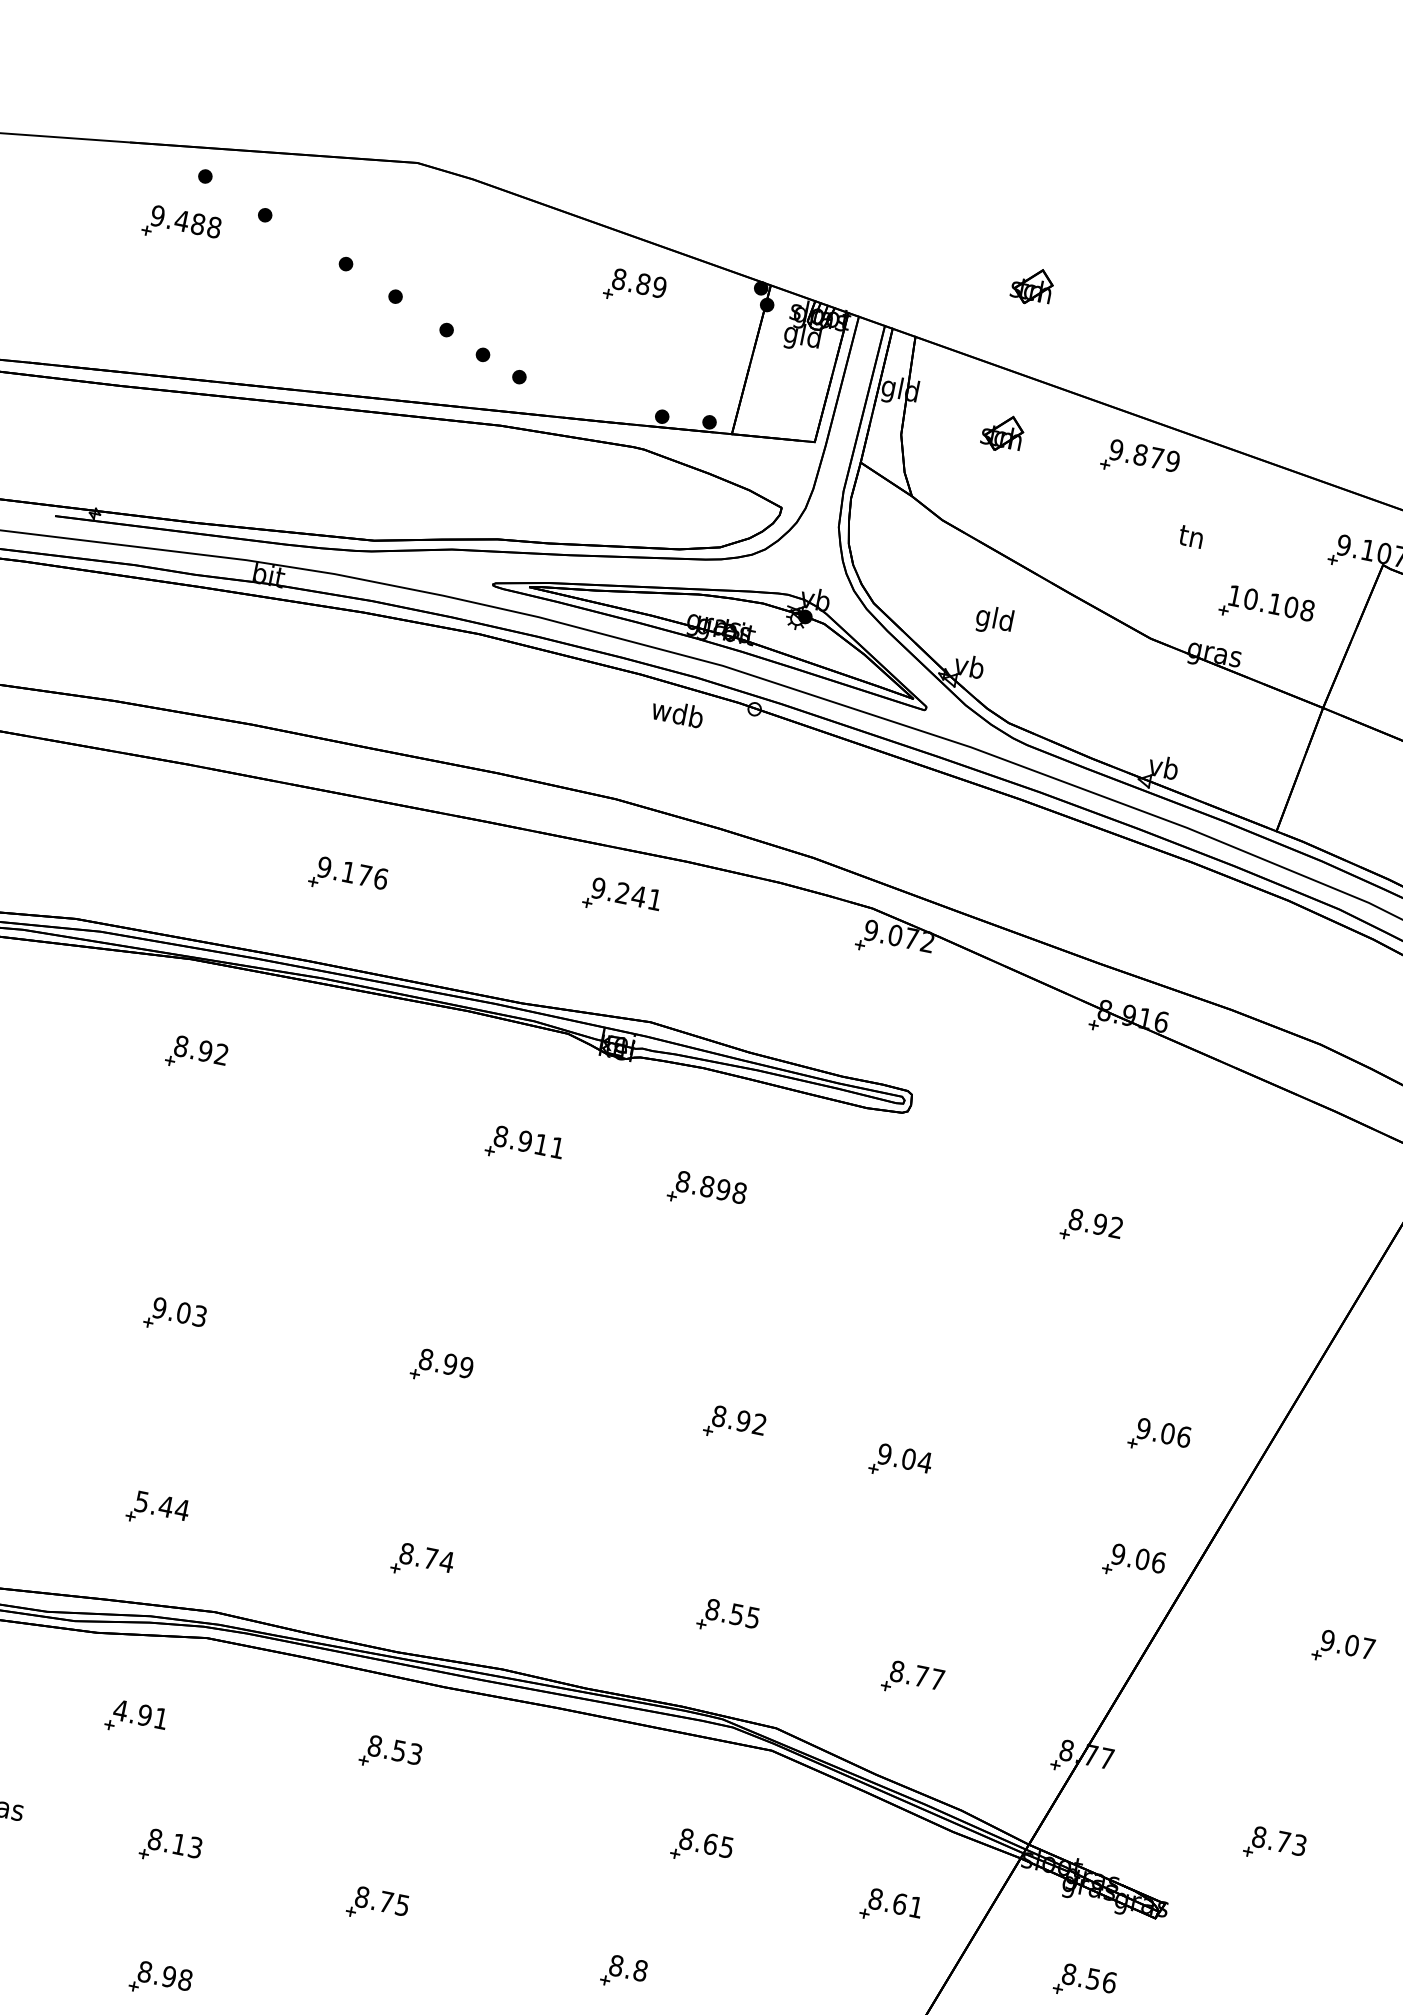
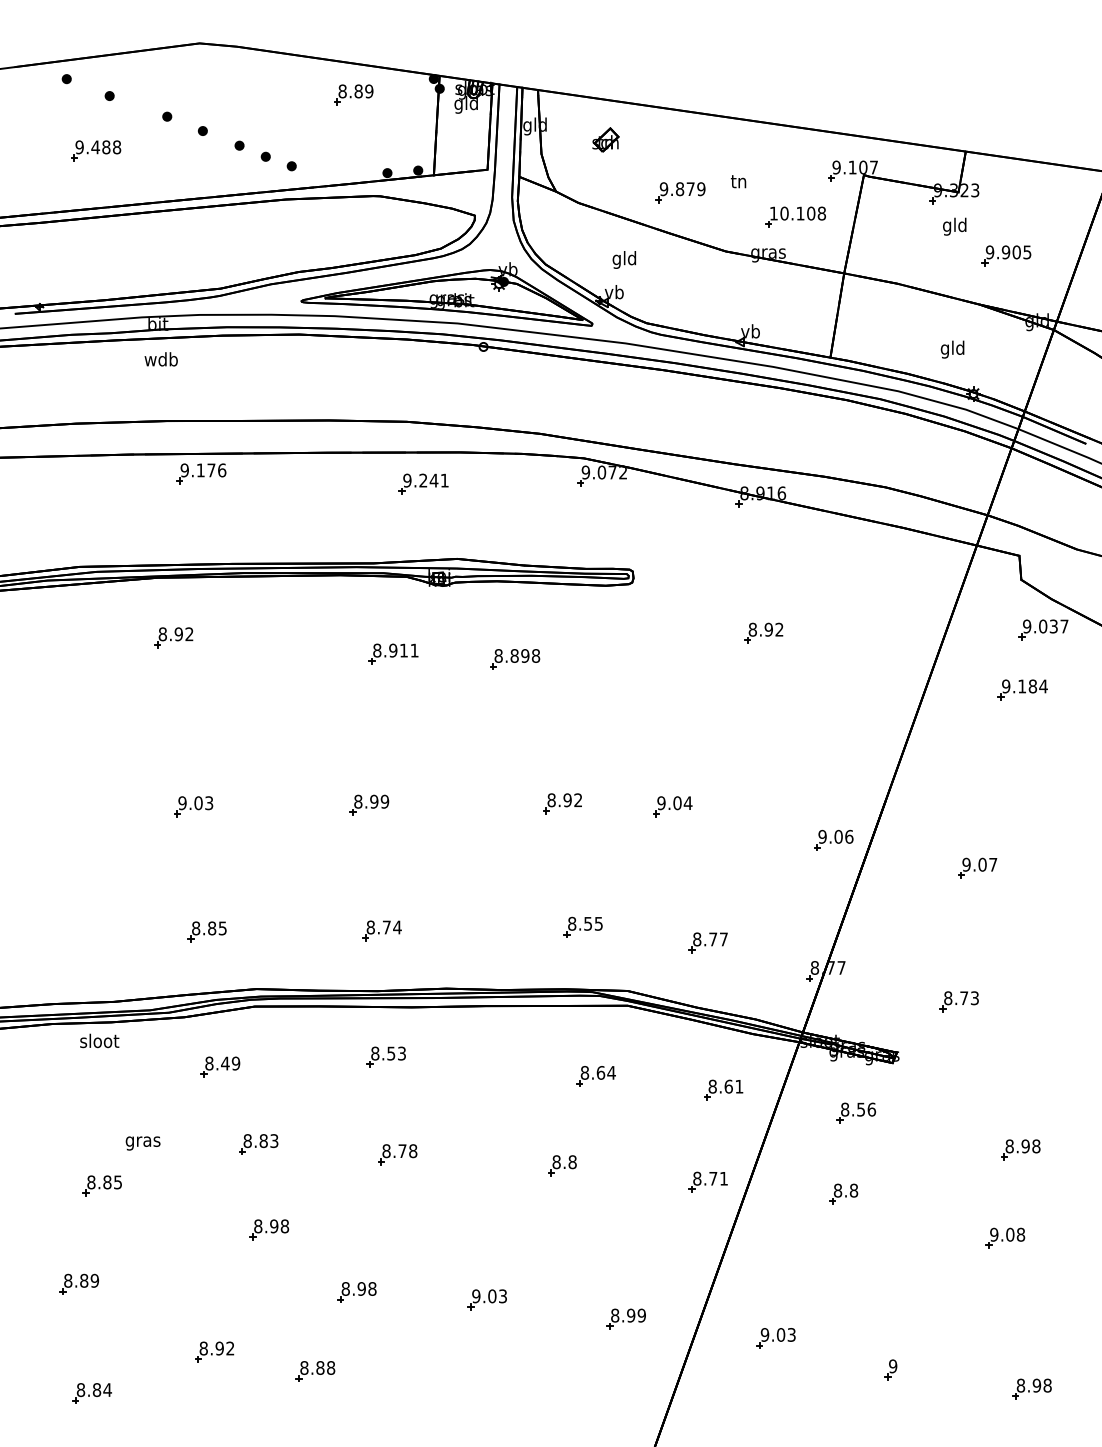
part: (182, 226) -> (96, 150), moved
part: (1032, 285) -> (605, 42), removed
part: (1140, 460) -> (680, 192), moved
text: (676, 713) -> (160, 359), moved
part: (348, 877) -> (201, 473), moved
part: (1159, 1436) -> (833, 756), removed
text: (162, 1506) -> (209, 928), 5.44 -> 8.85
text: (140, 1714) -> (222, 1063), 4.91 -> 8.49
text: (178, 1845) -> (263, 1141), 8.13 -> 8.83
text: (726, 1846) -> (611, 1072), 8.65 -> 8.64
text: (402, 1905) -> (413, 1151), 8.75 -> 8.78

